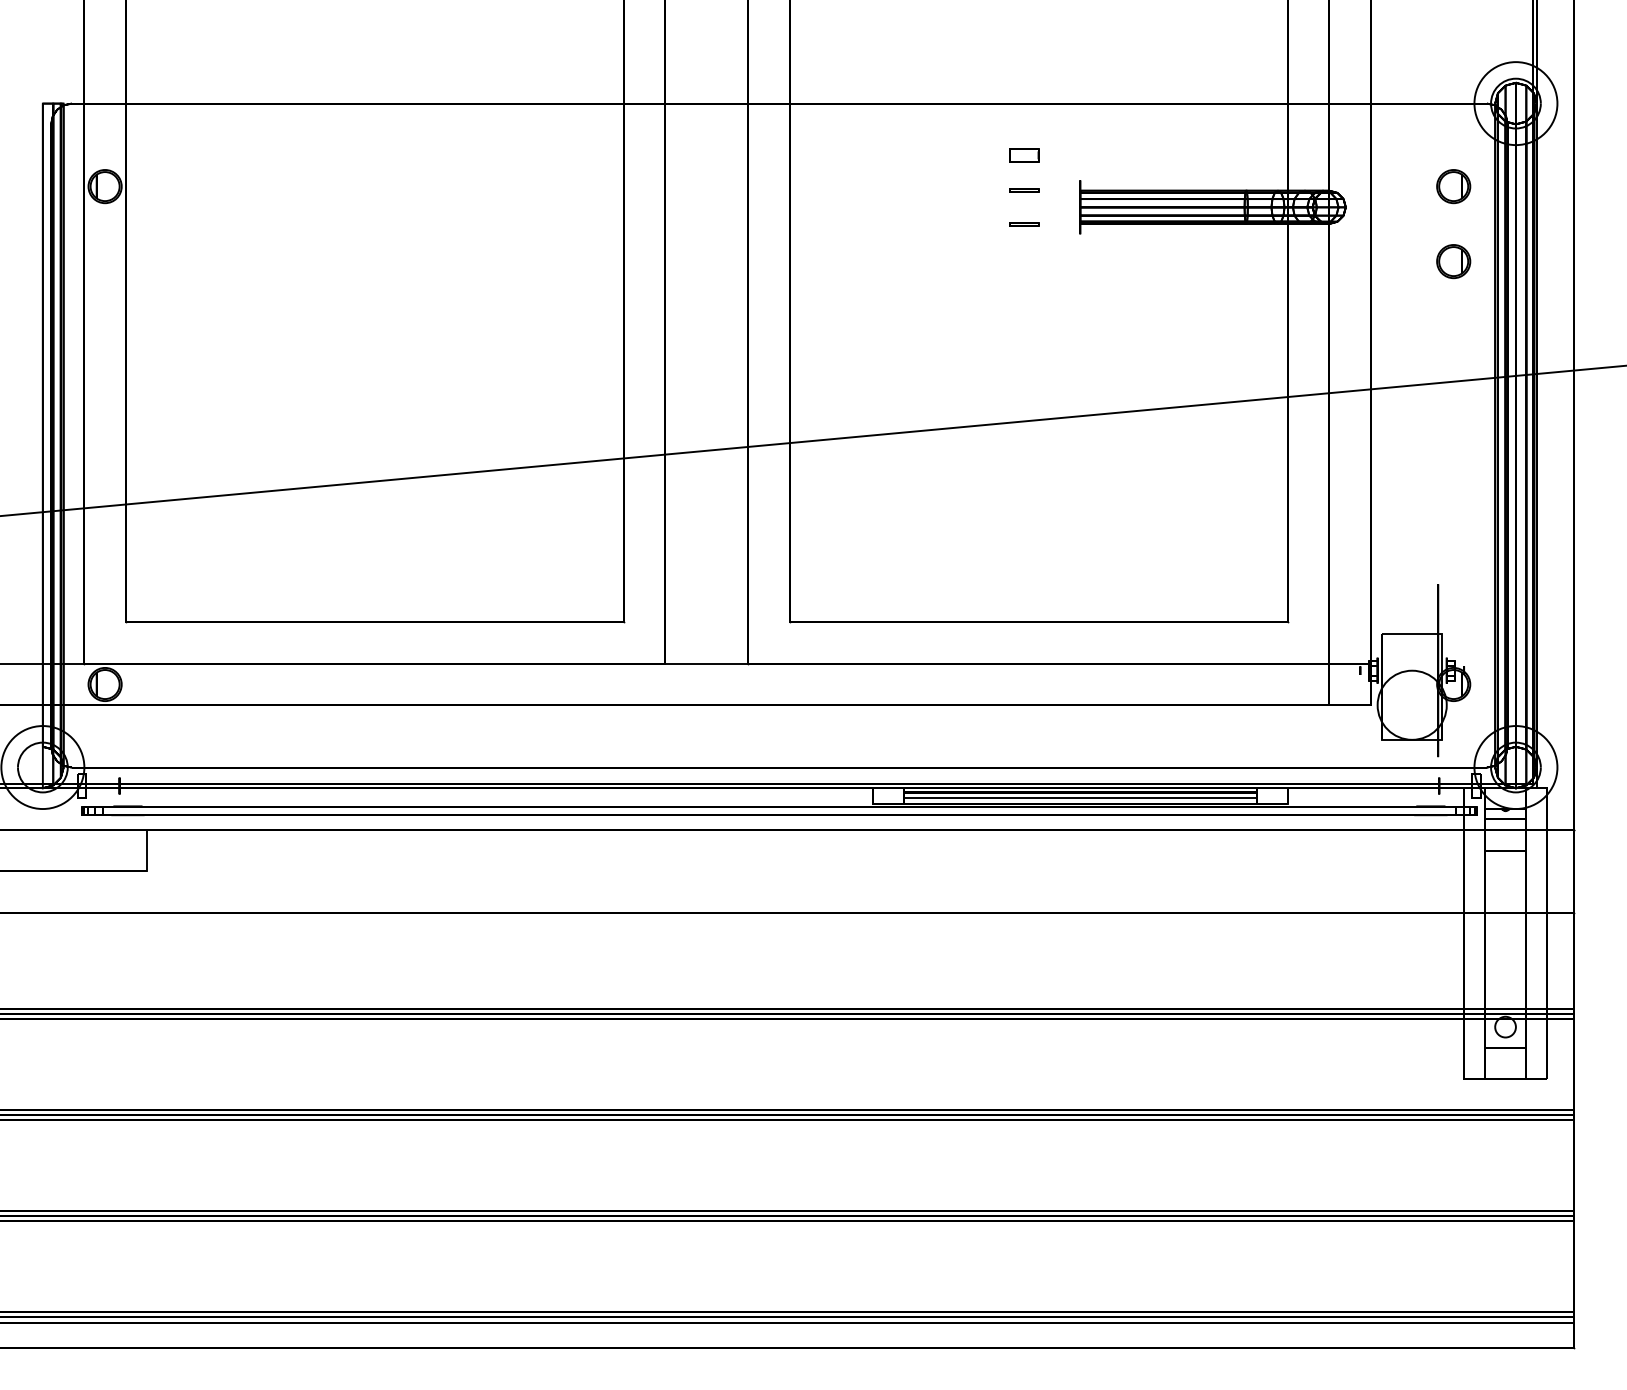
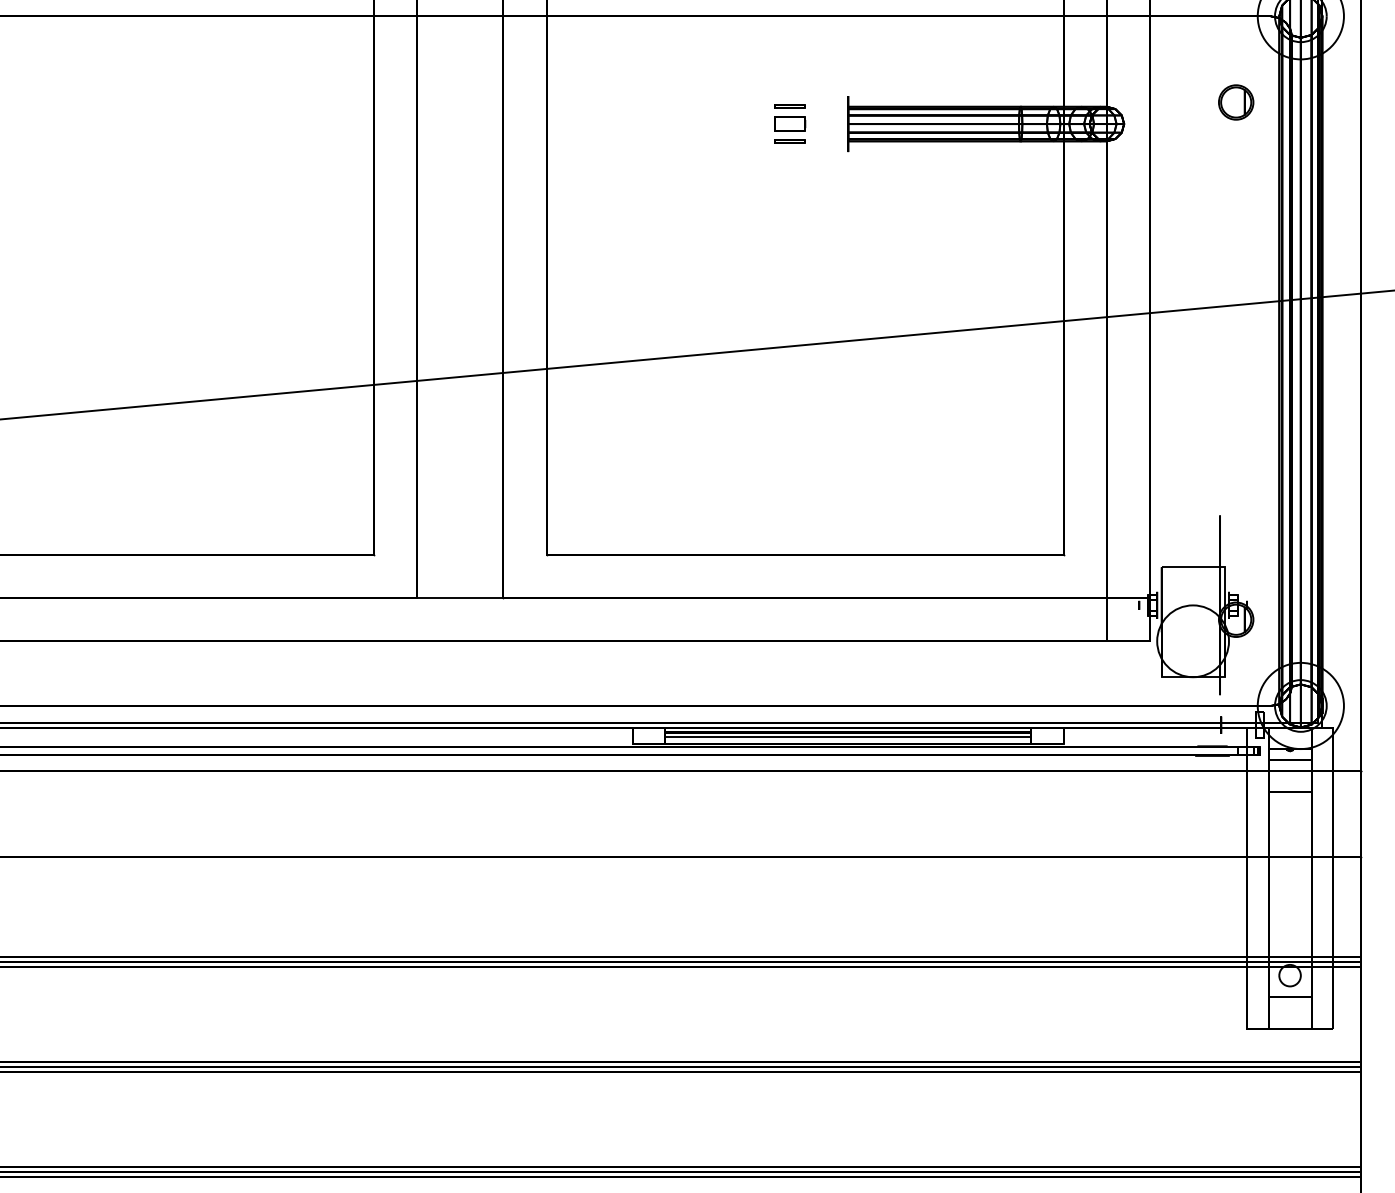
part: (1024, 155) -> (790, 124), moved
part: (1453, 261) -> (1235, 180), removed

